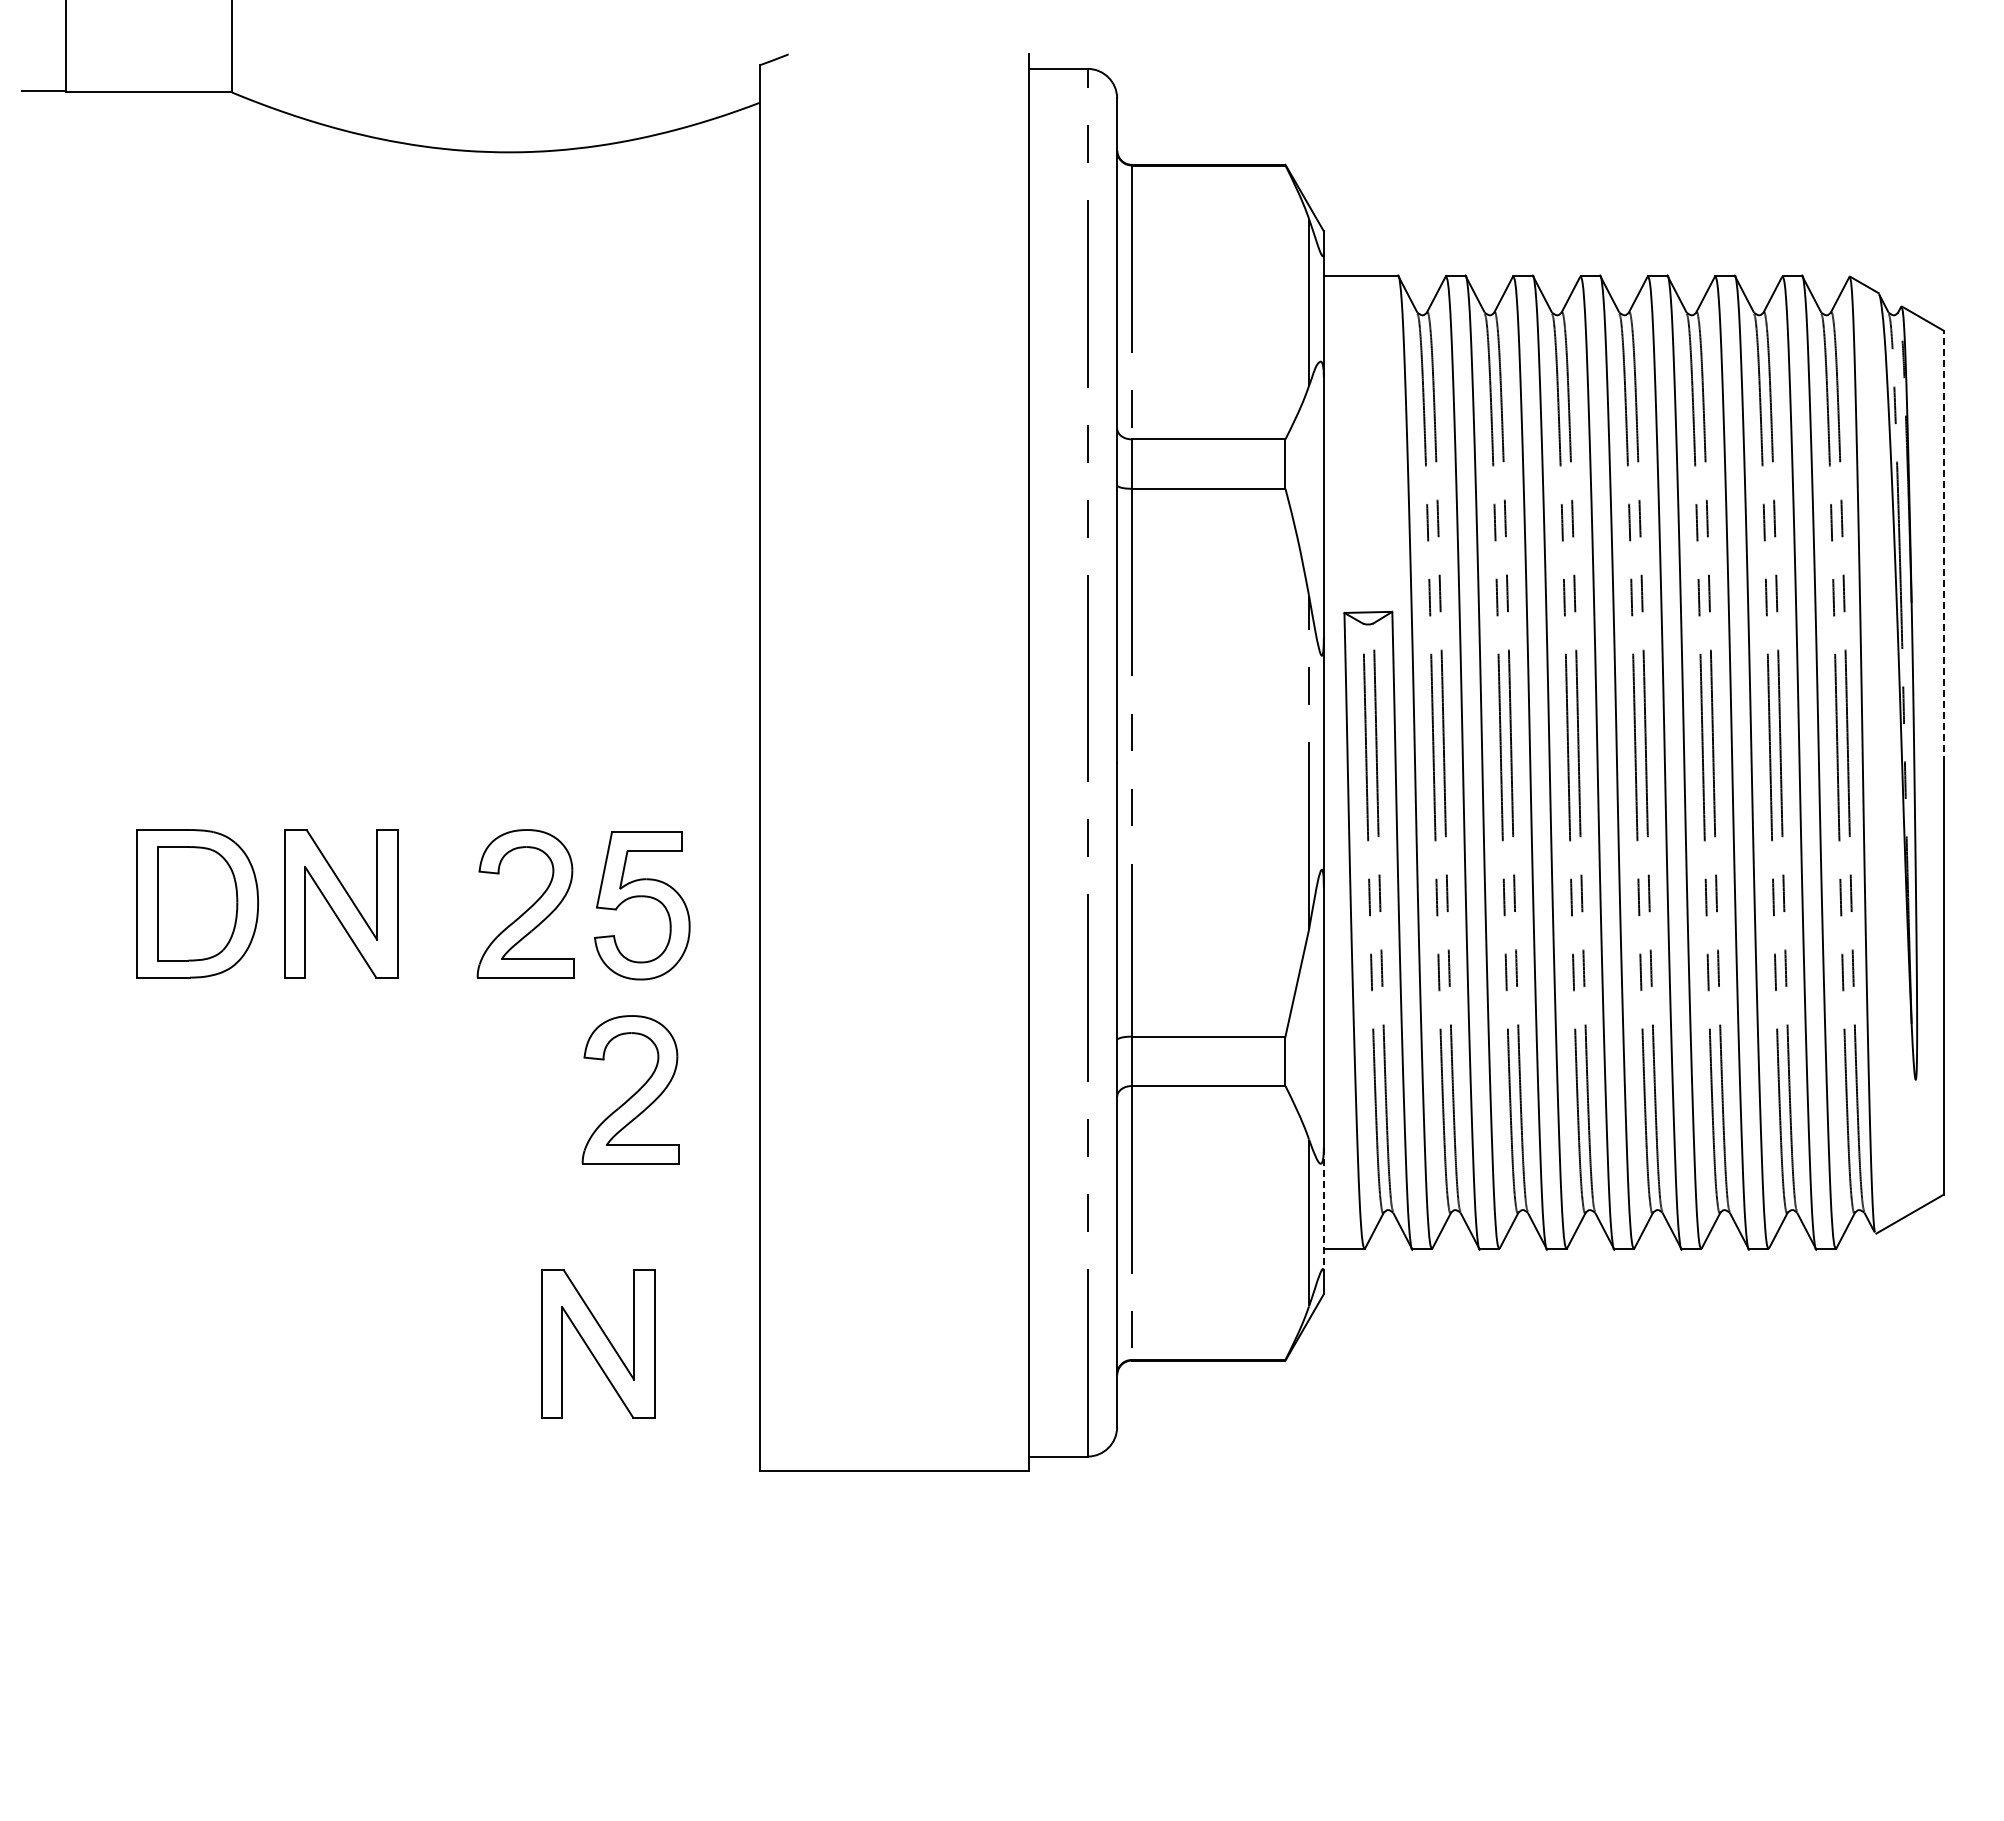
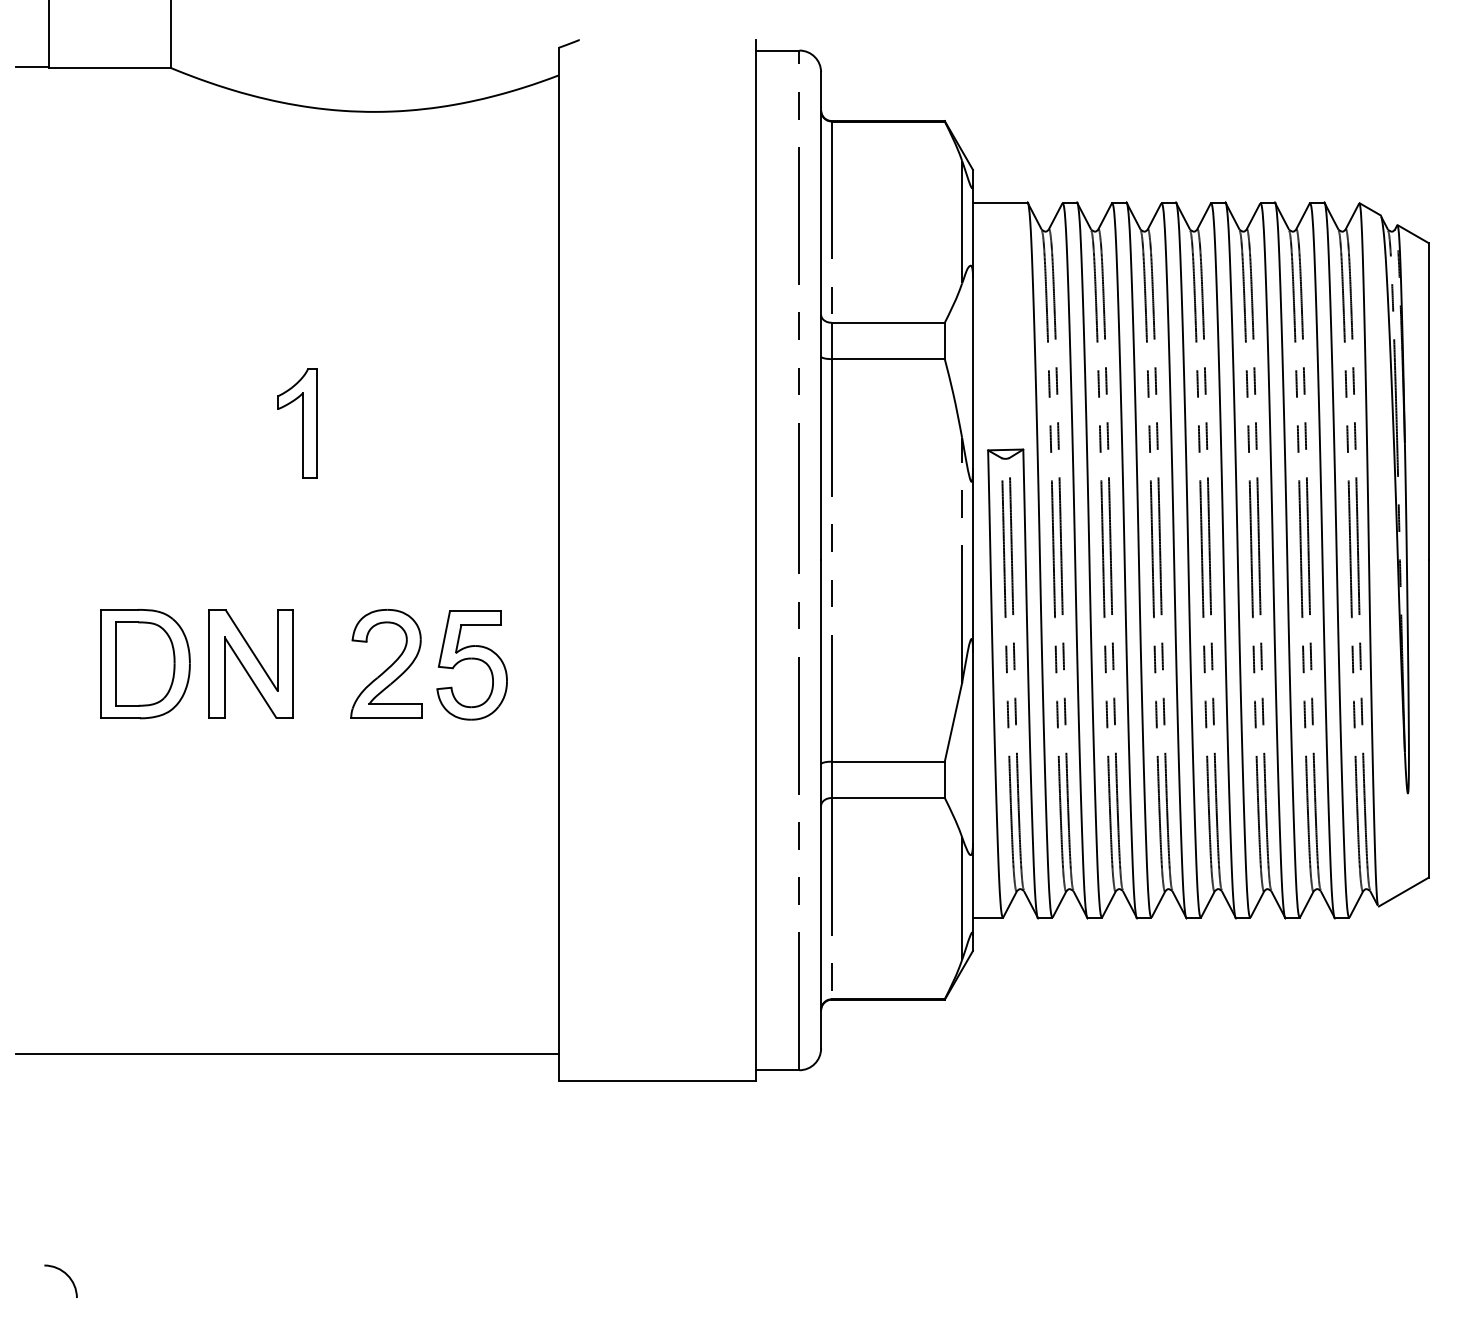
line: (1943, 546) -> (1428, 401), dashed -> solid
part: (411, 575) -> (302, 422), added
part: (630, 1089) -> (463, 800), removed
line: (1323, 1210) -> (972, 889), dashed -> solid
part: (598, 1343) -> (440, 987), removed
line: (390, 1434) -> (287, 1054), added
arc: (87, 1733) -> (64, 1273), added

